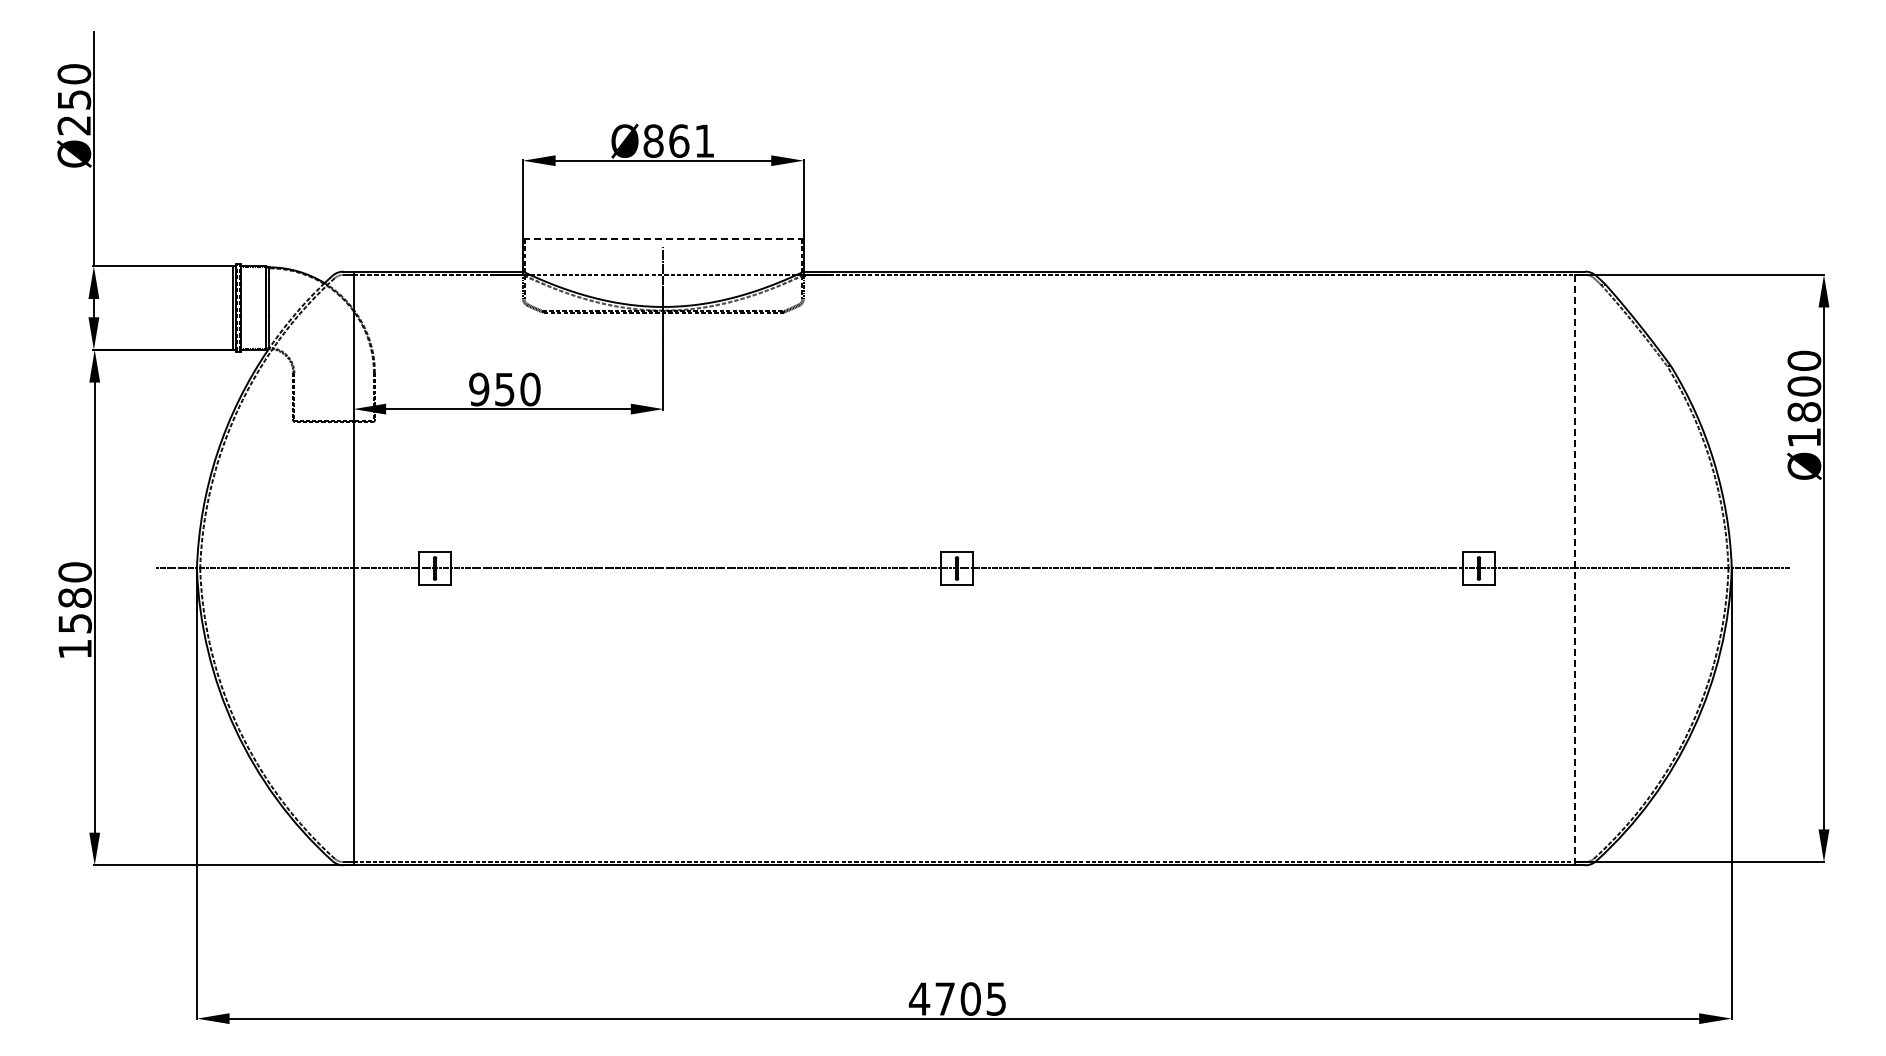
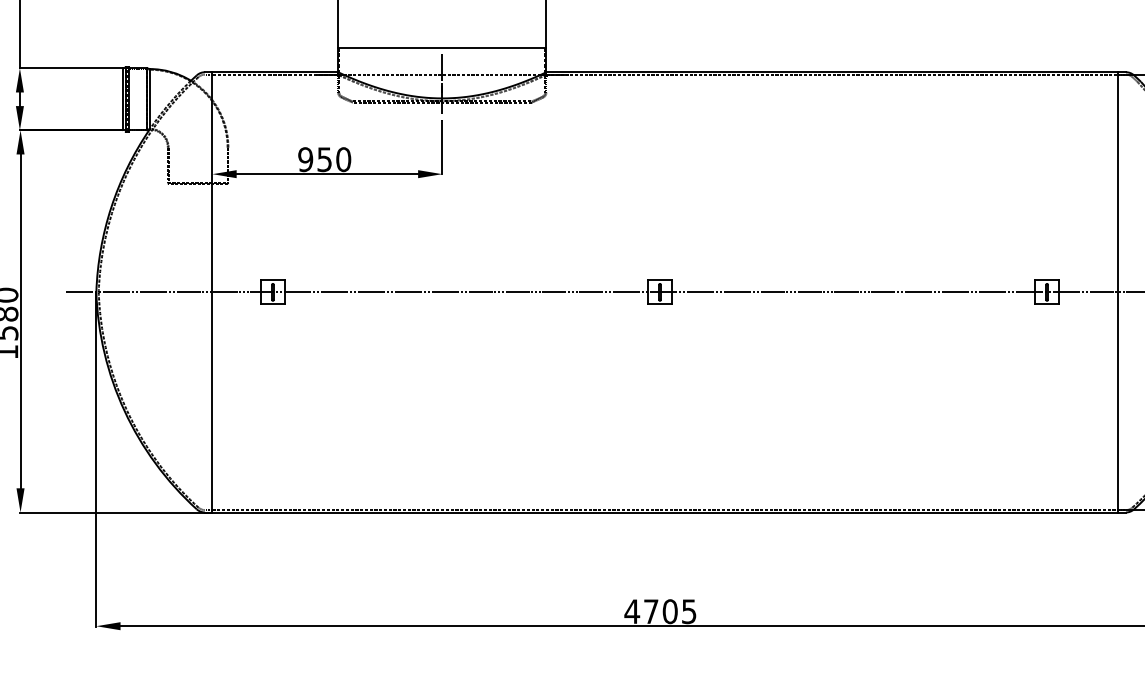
line: (663, 239) -> (442, 48), dashed -> solid
line: (1575, 568) -> (1118, 292), dashed -> solid

